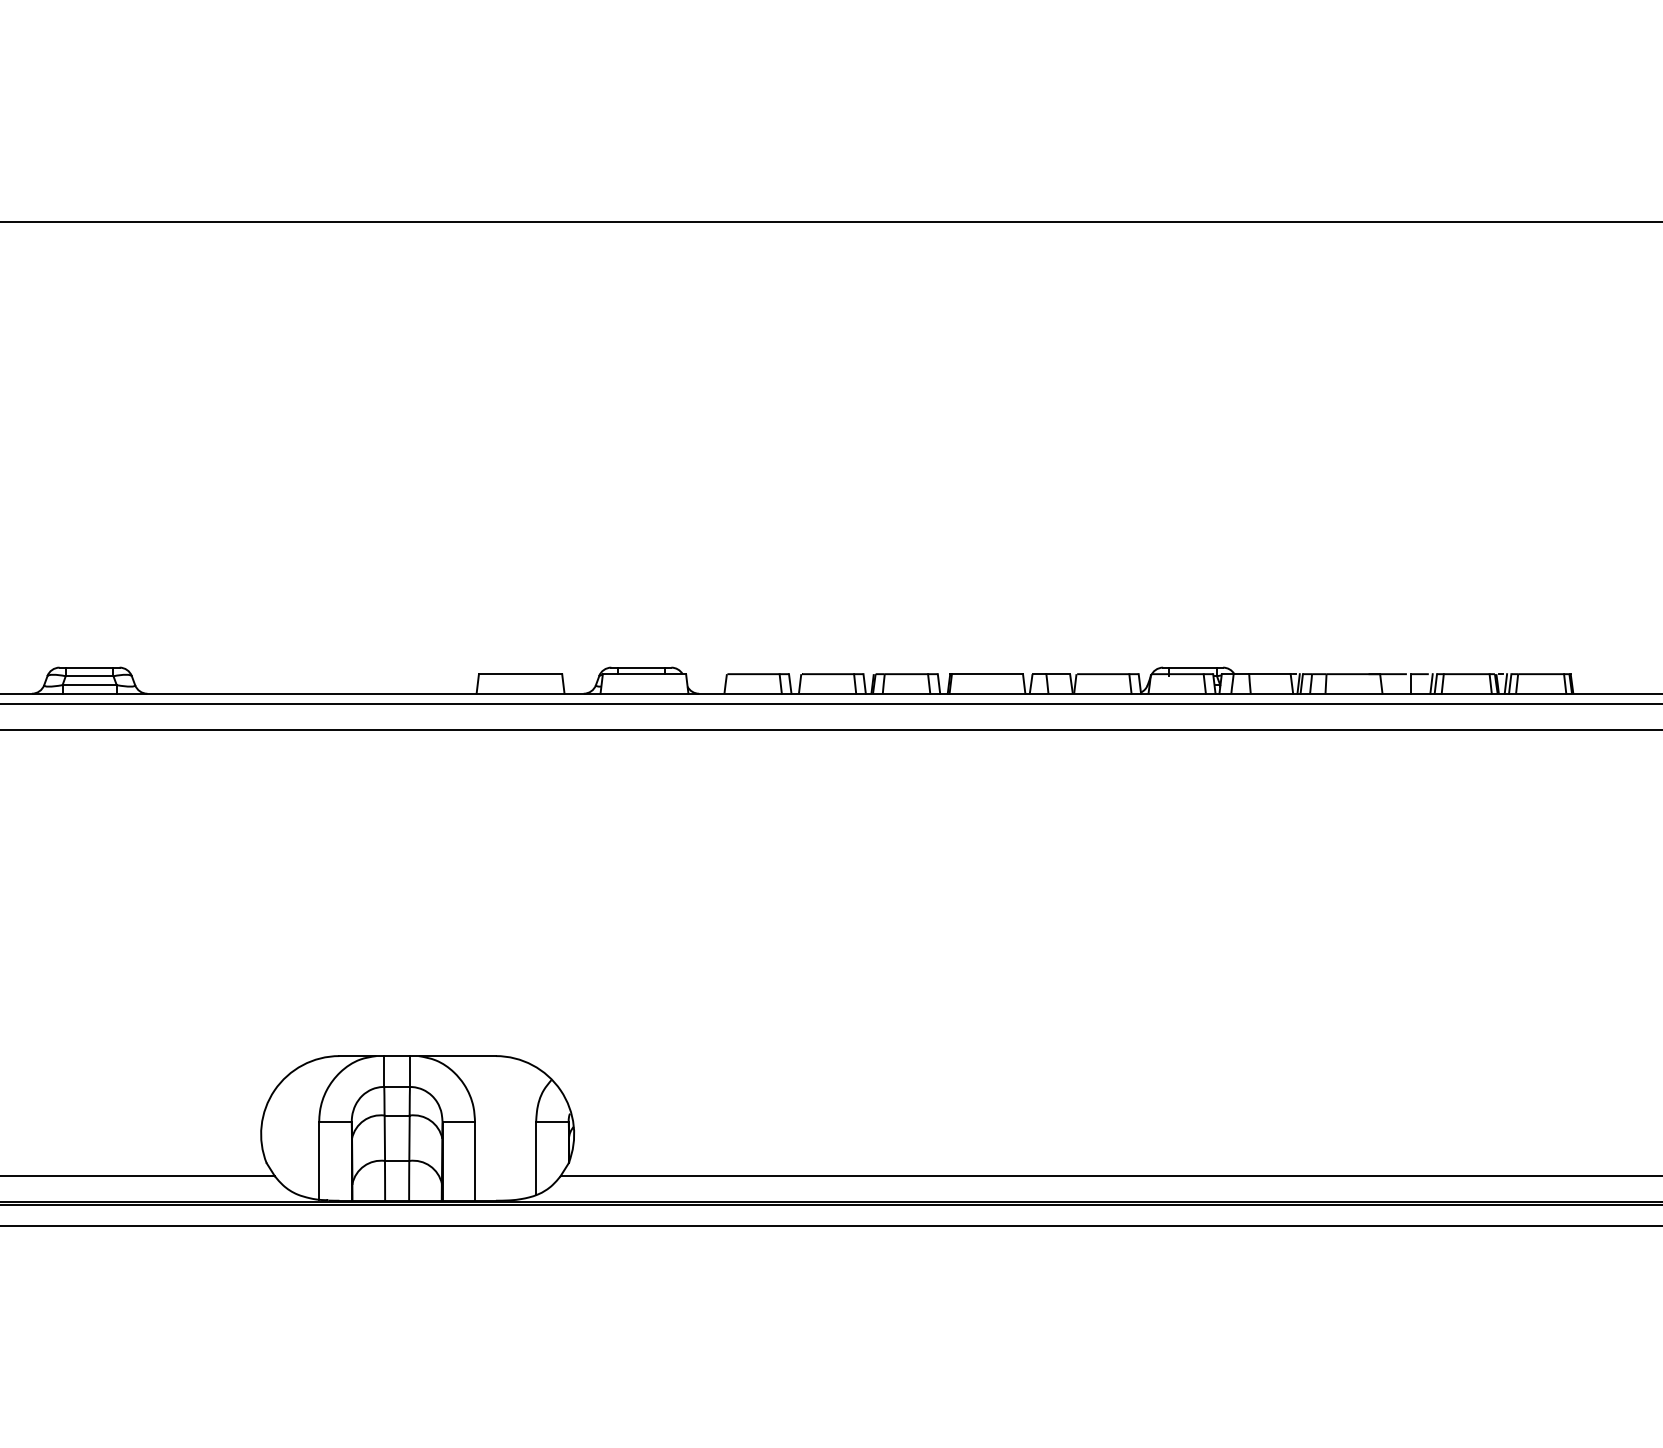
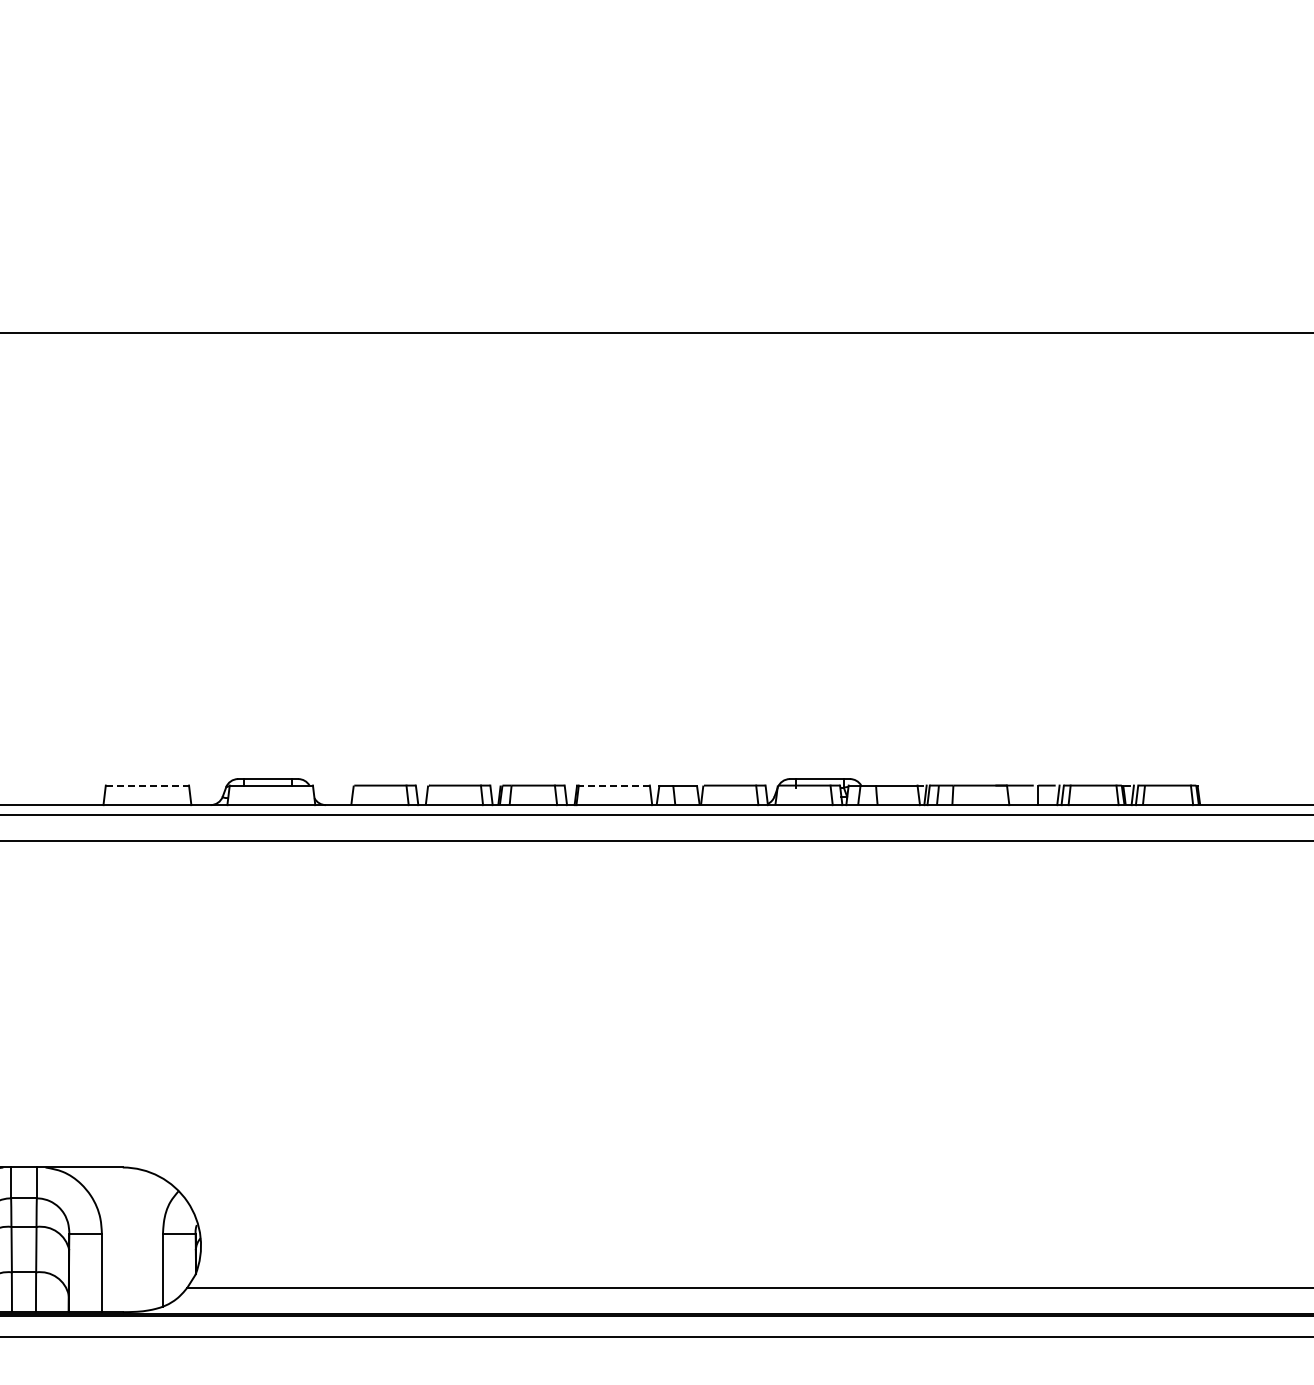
line: (520, 674) -> (147, 785), solid -> dashed
line: (987, 674) -> (614, 785), solid -> dashed

